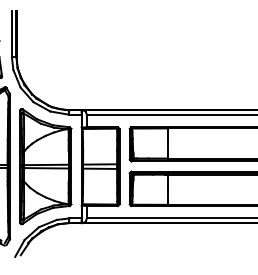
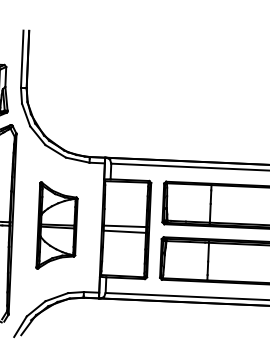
part: (45, 166) -> (56, 225), size x0.6

